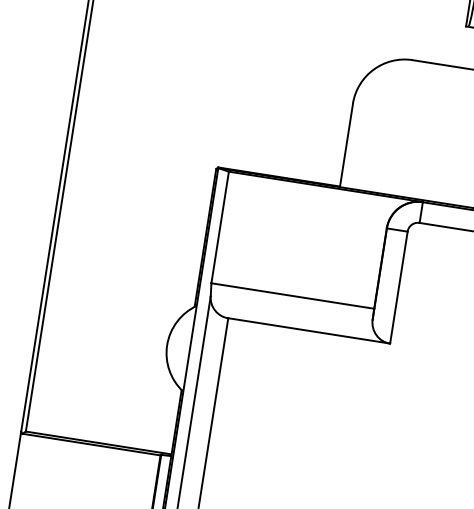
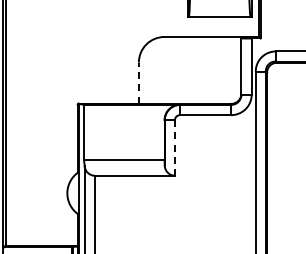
line: (345, 145) -> (138, 83), solid -> dashed
line: (400, 286) -> (175, 147), solid -> dashed

